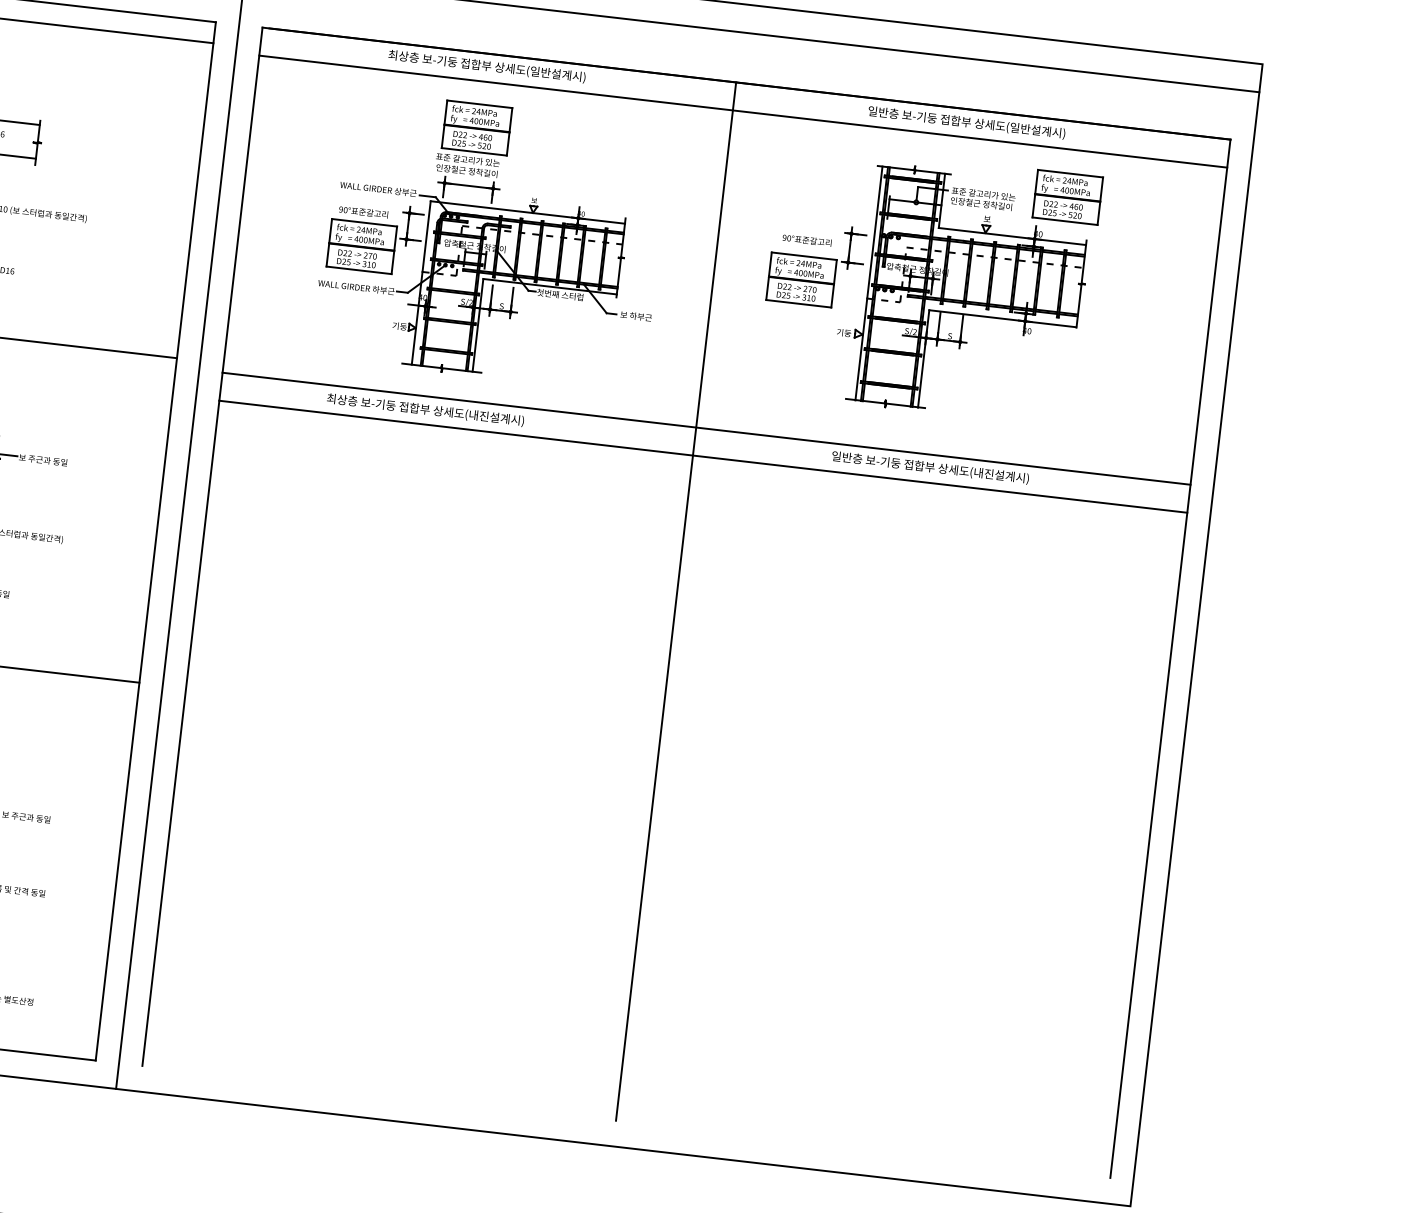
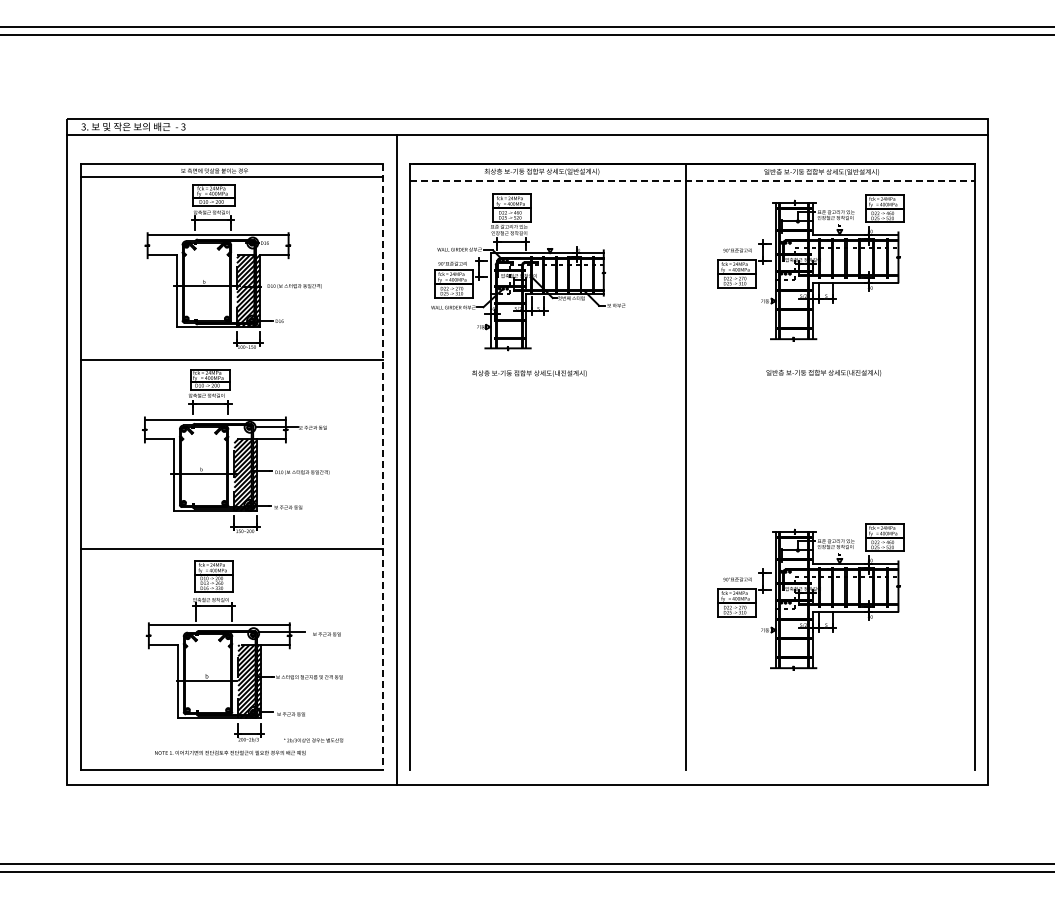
line: (743, 111) -> (692, 180), solid -> dashed
part: (491, 242) -> (528, 272), moved
line: (706, 428) -> (692, 365), removed
line: (703, 456) -> (692, 381), removed
line: (156, 542) -> (383, 467), solid -> dashed
part: (863, 848) -> (810, 596), added

